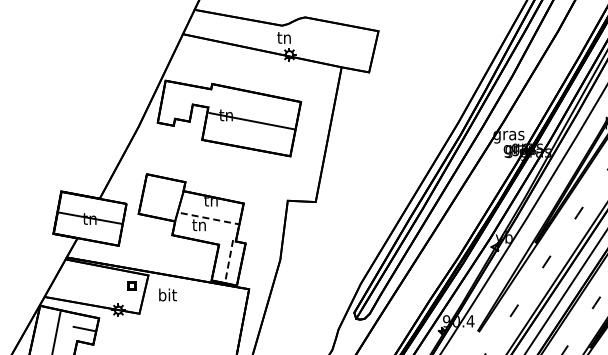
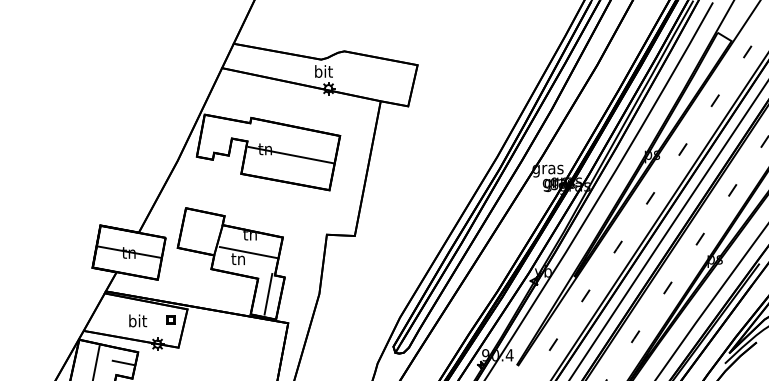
text: (284, 37) -> (323, 71), tn -> bit
line: (210, 218) -> (249, 252), dashed -> solid
line: (229, 260) -> (268, 294), dashed -> solid
text: (168, 294) -> (138, 320), moved

